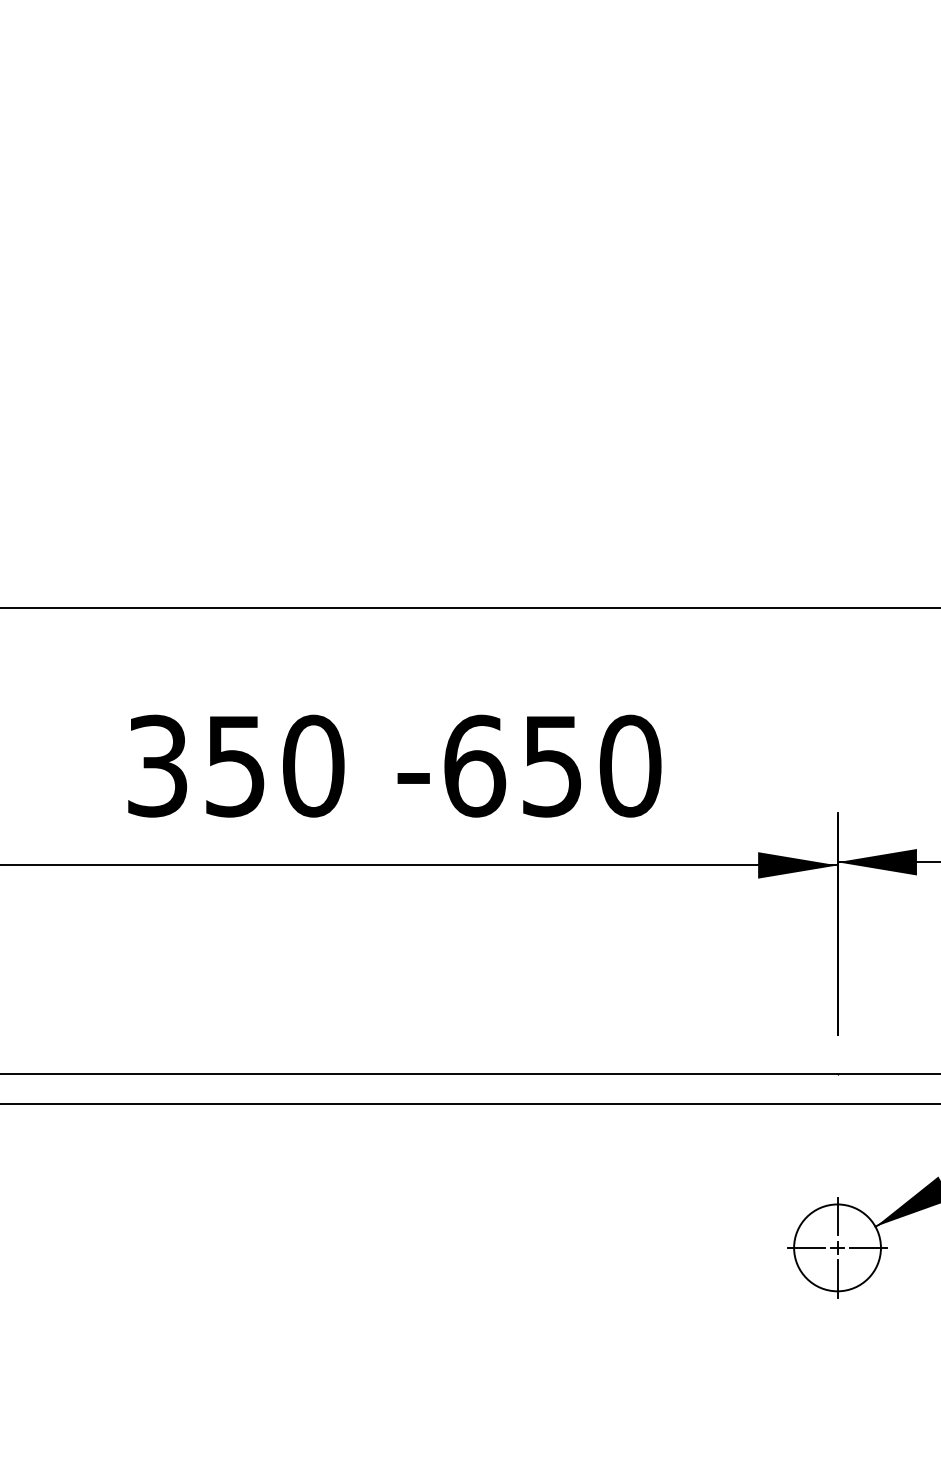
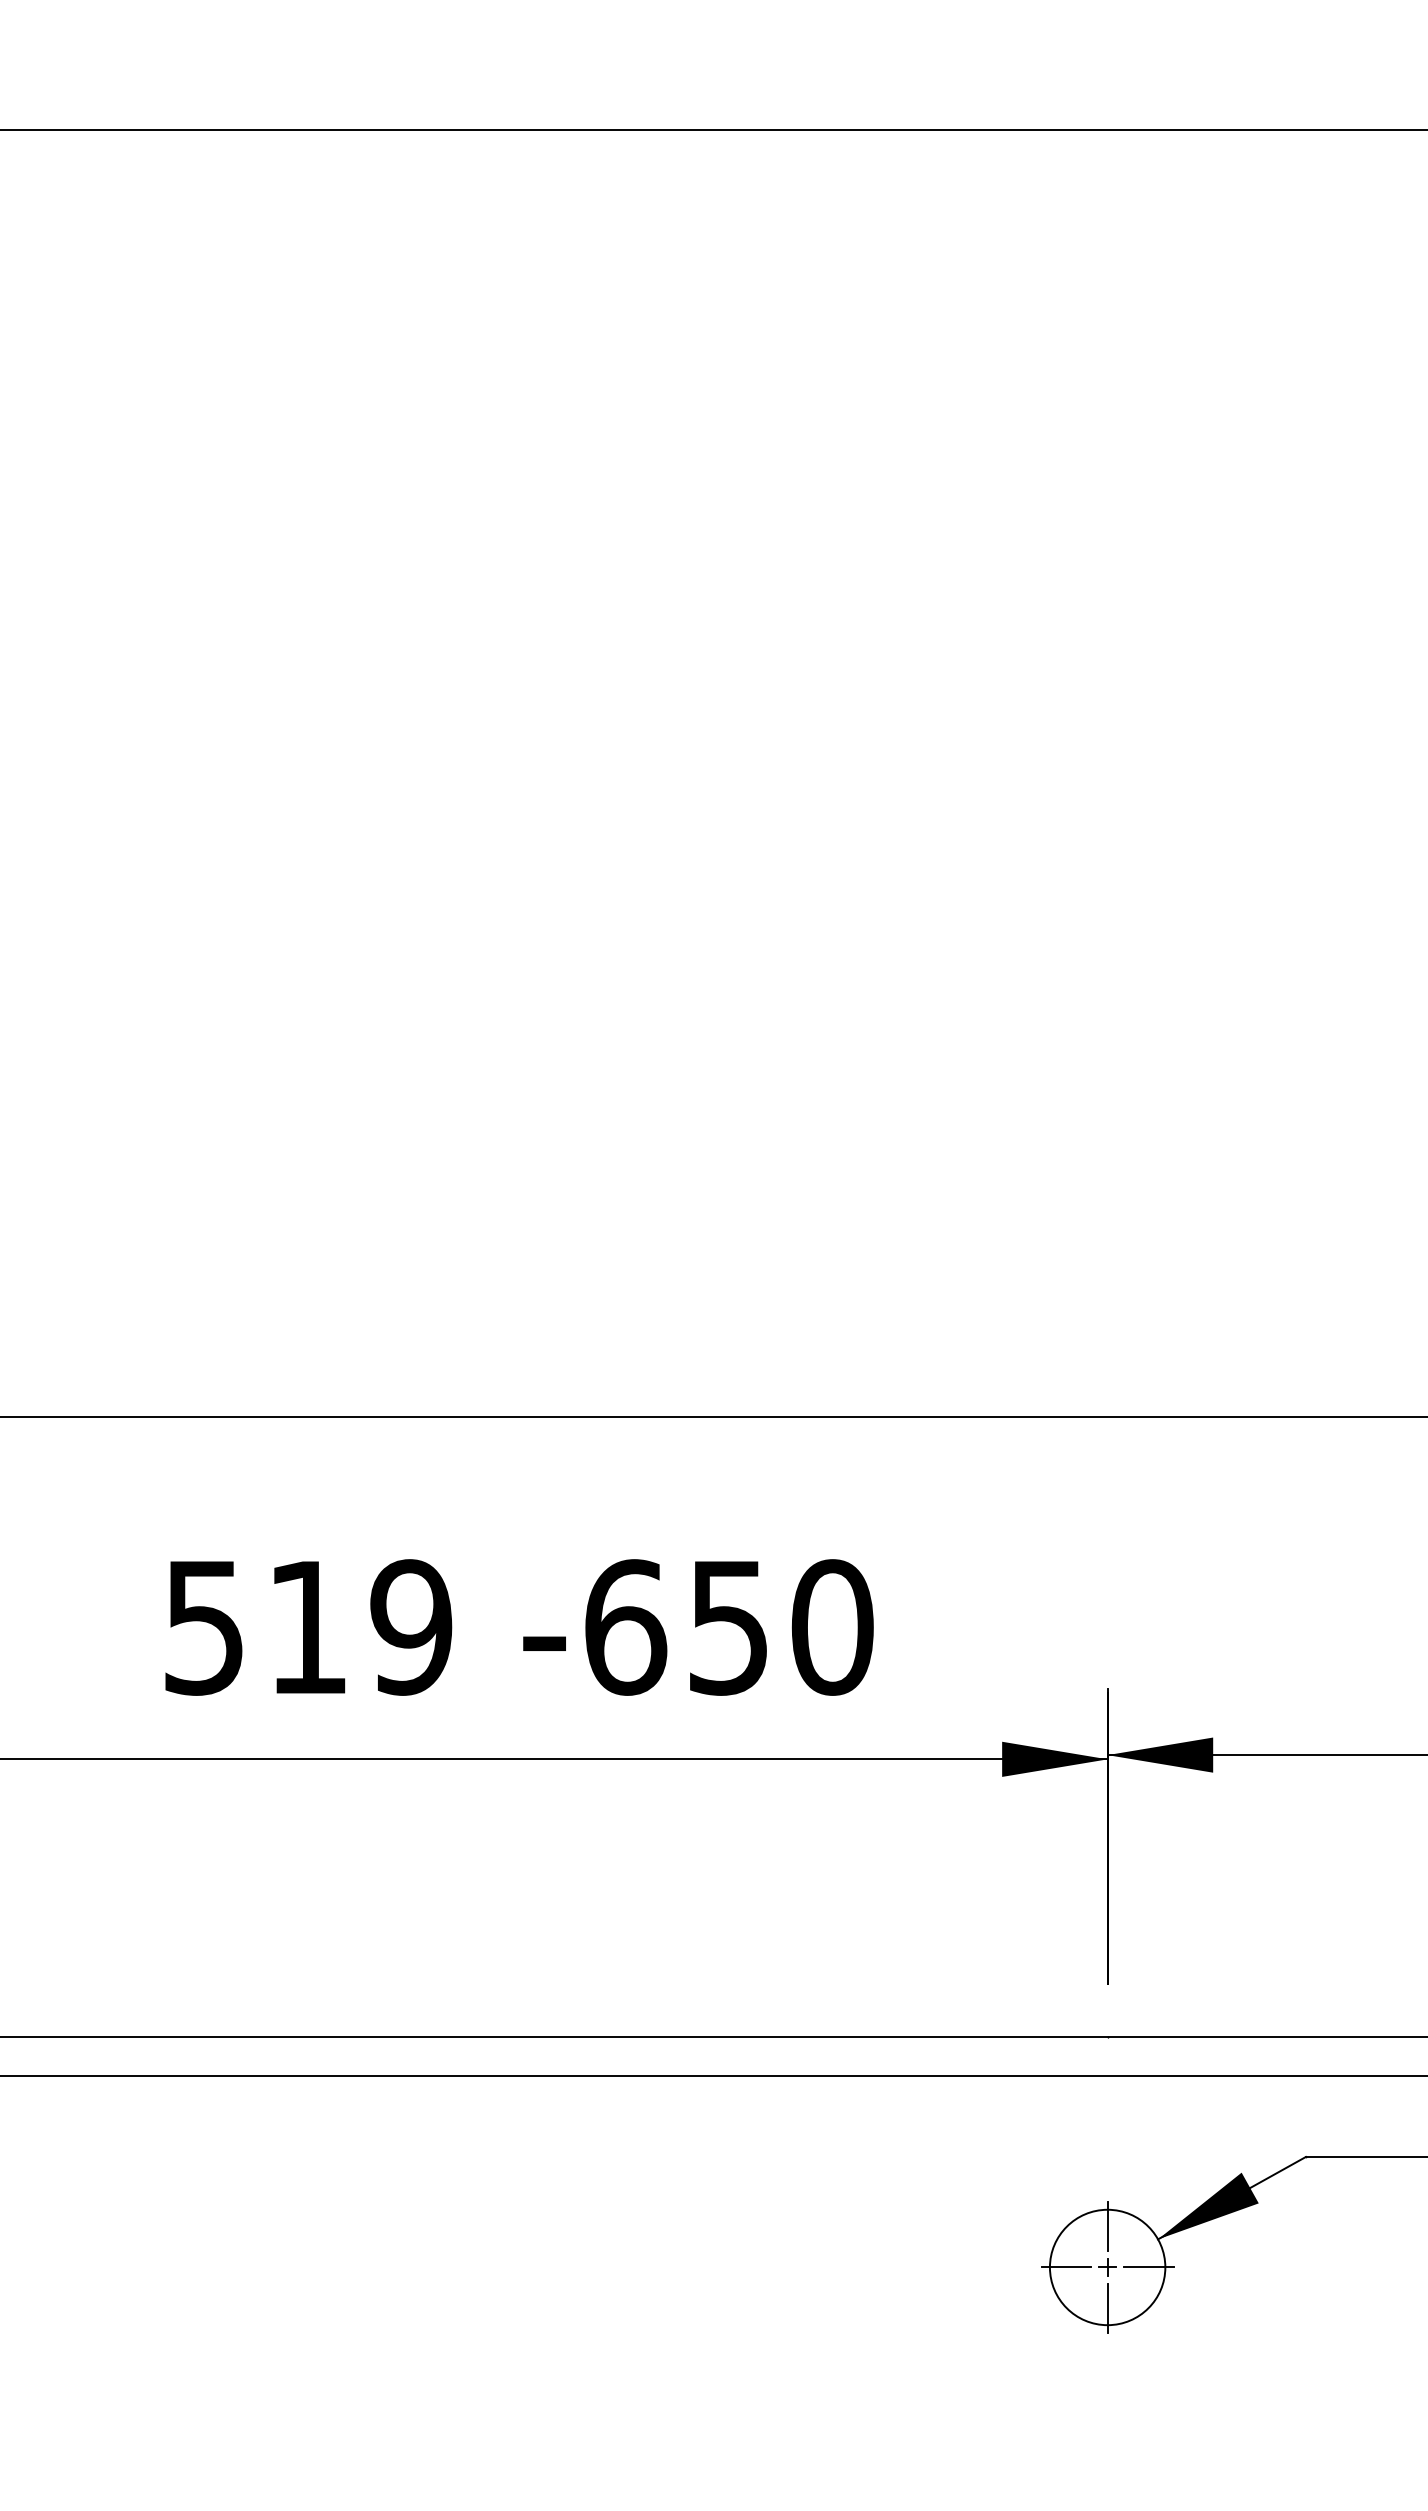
text: (236, 766) -> (308, 1627), 350 -> 519

